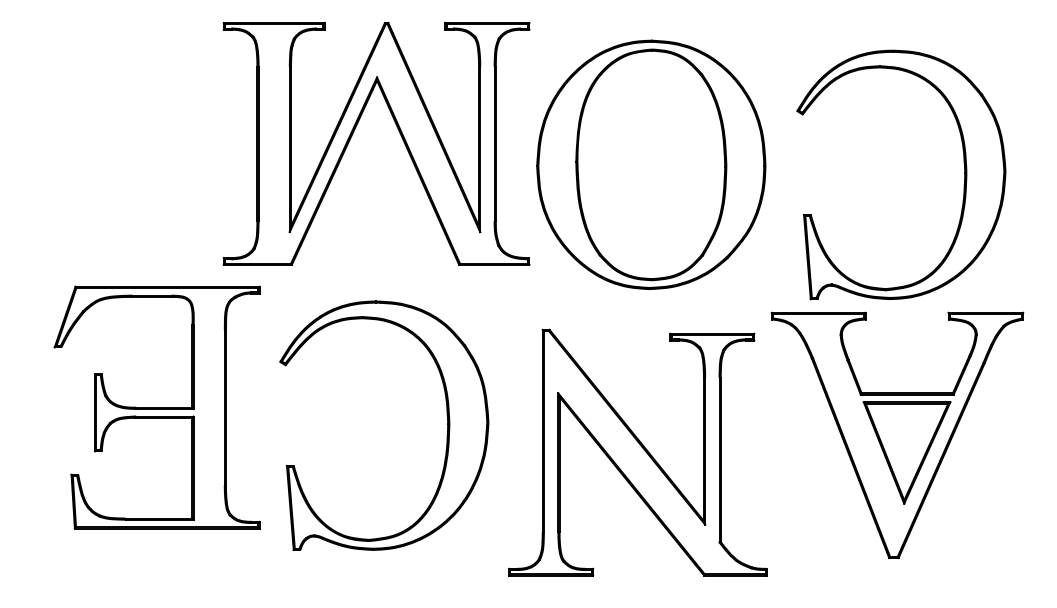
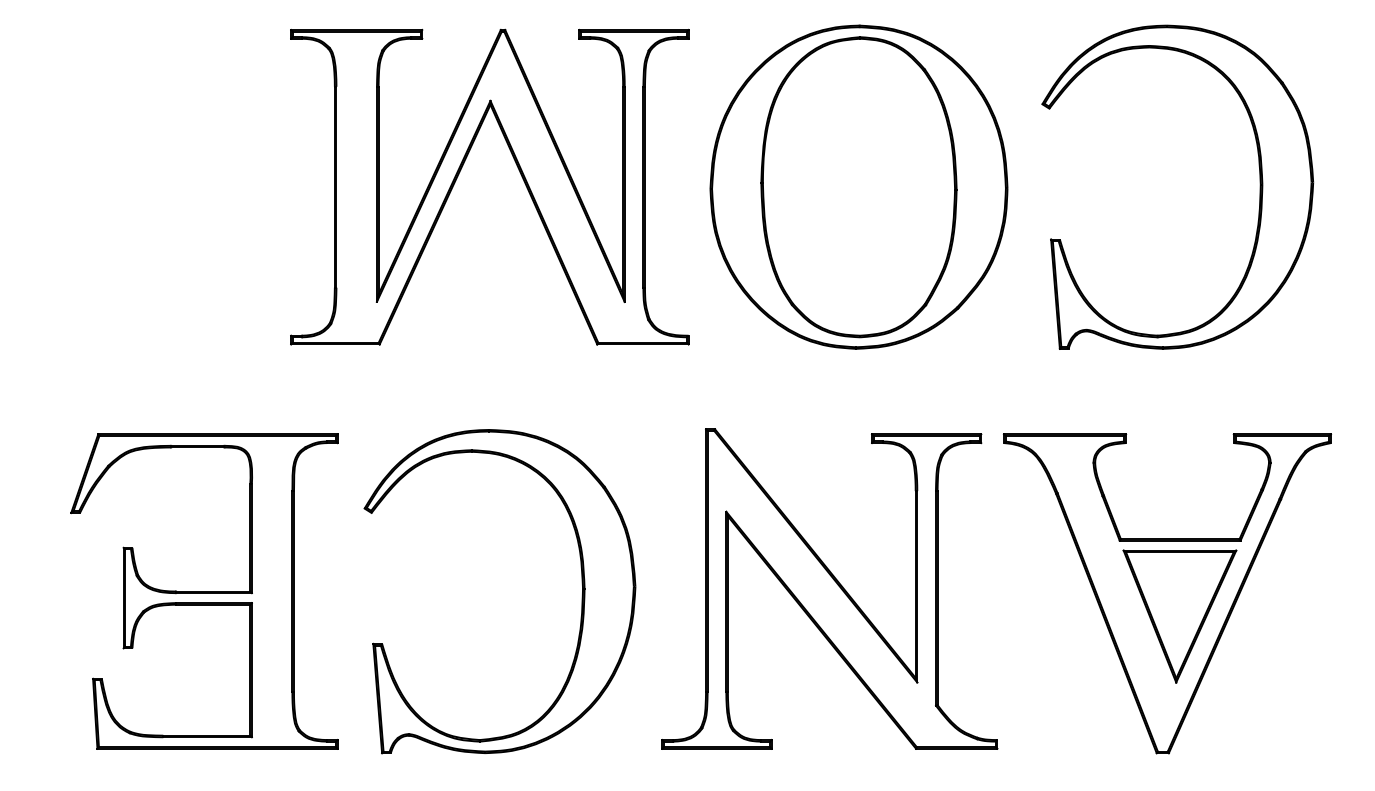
part: (963, 163) -> (1258, 172), moved
part: (651, 164) -> (859, 186), moved
part: (156, 407) -> (203, 591), moved
part: (446, 434) -> (580, 602), moved
part: (897, 435) -> (1167, 593), moved

